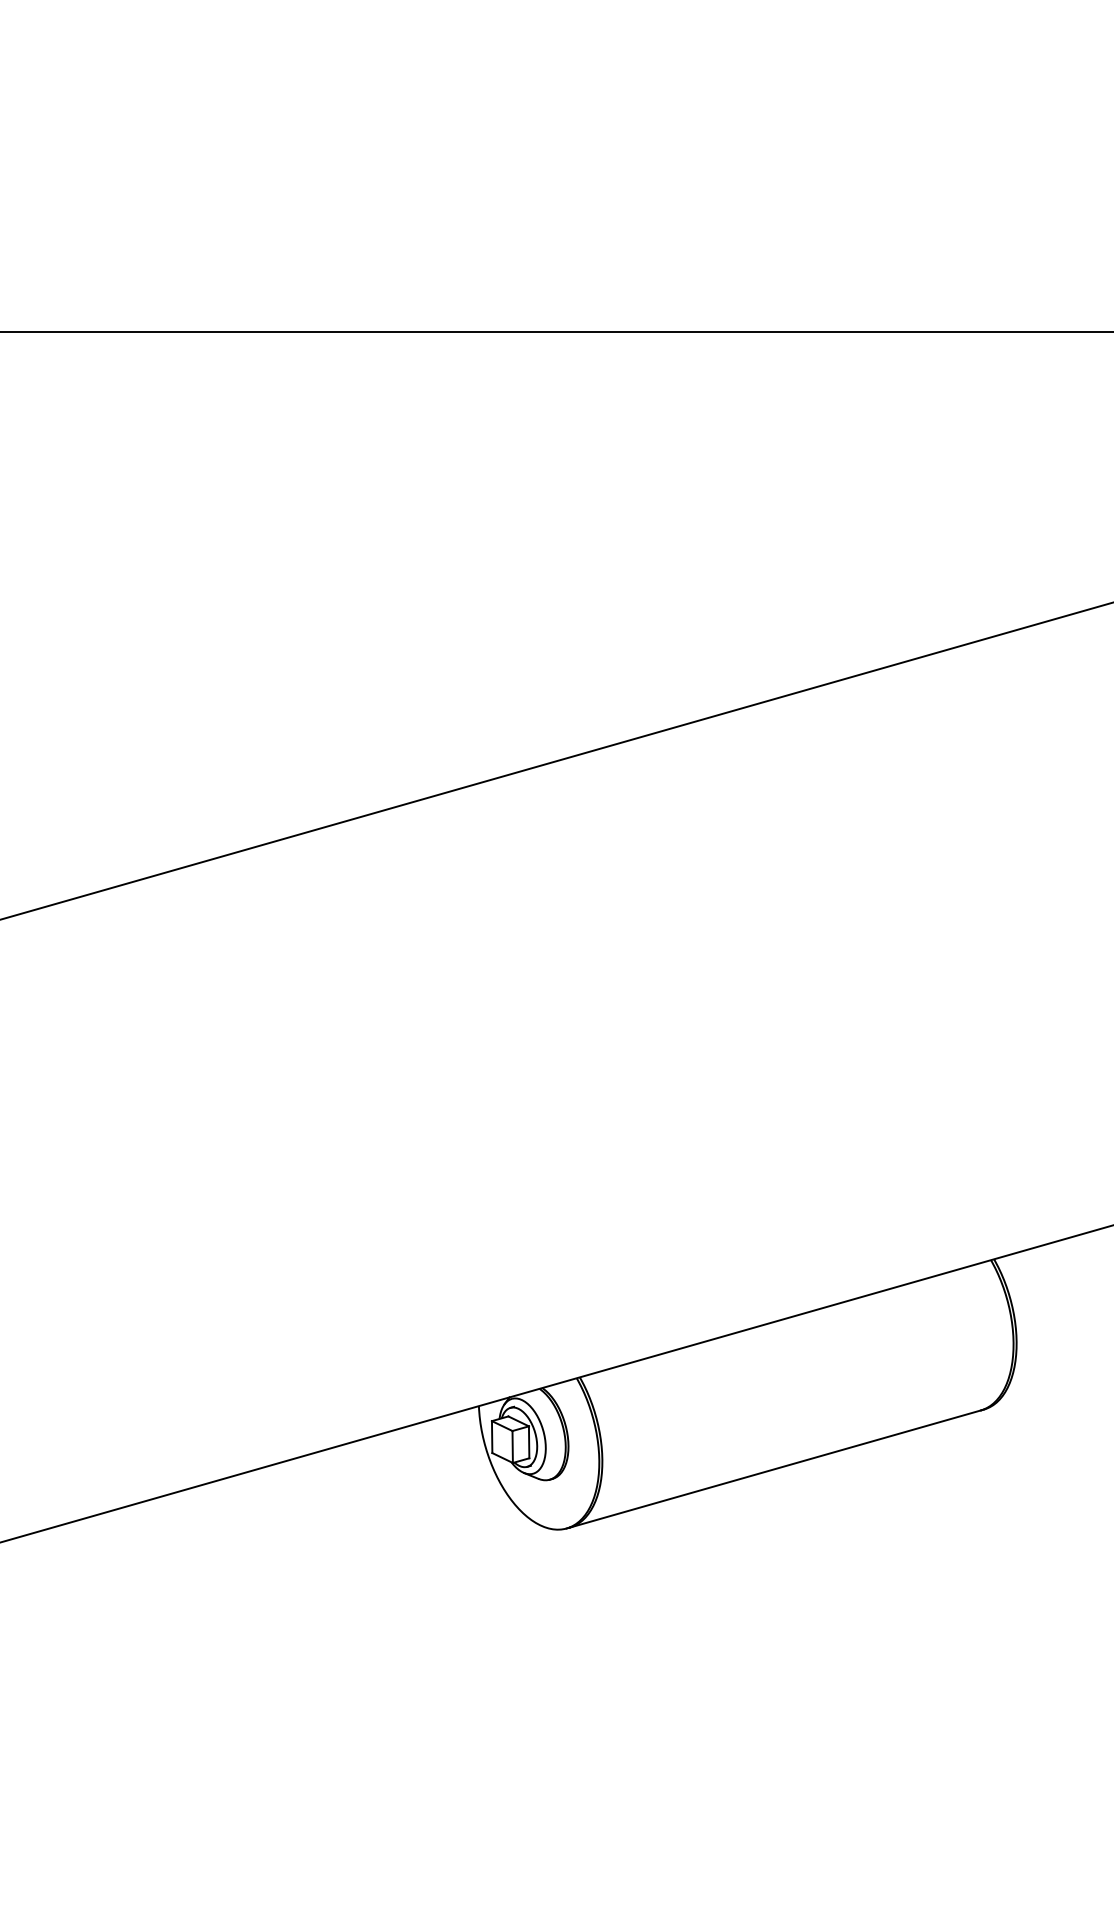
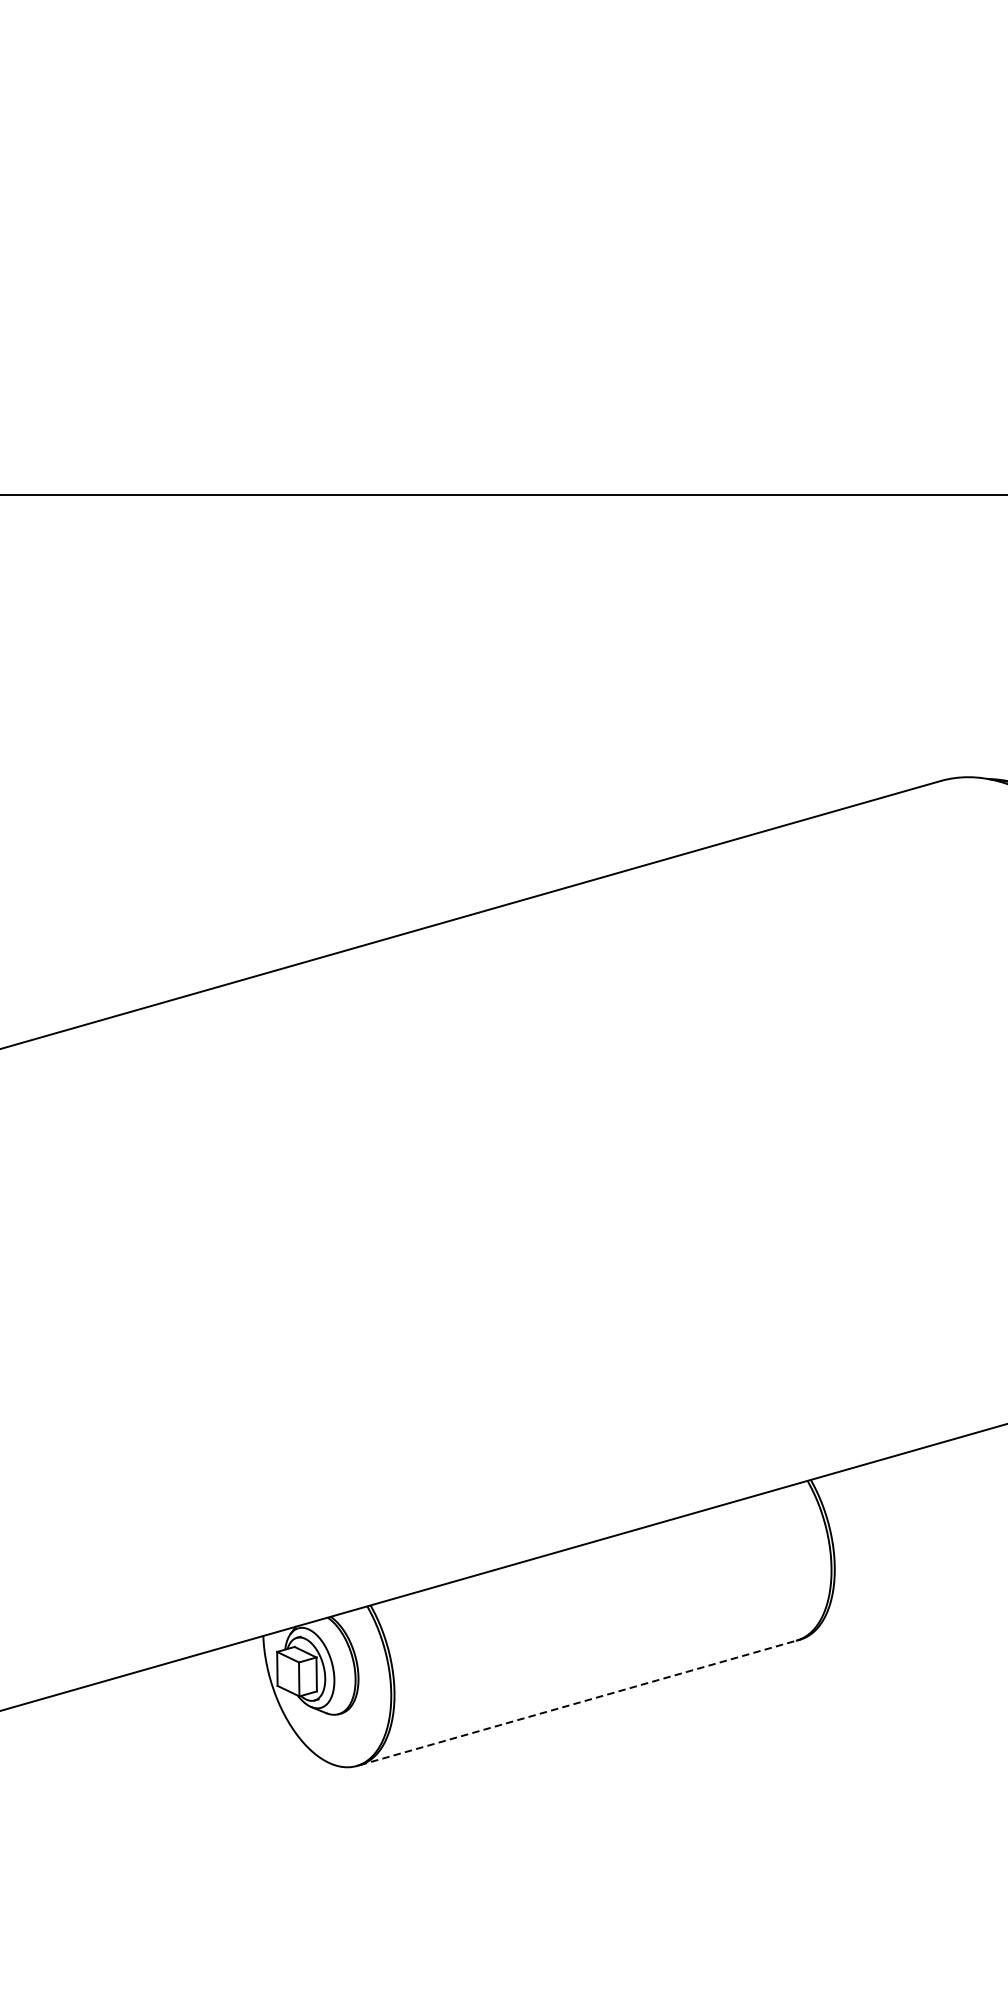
line: (775, 1469) -> (578, 1703), solid -> dashed

